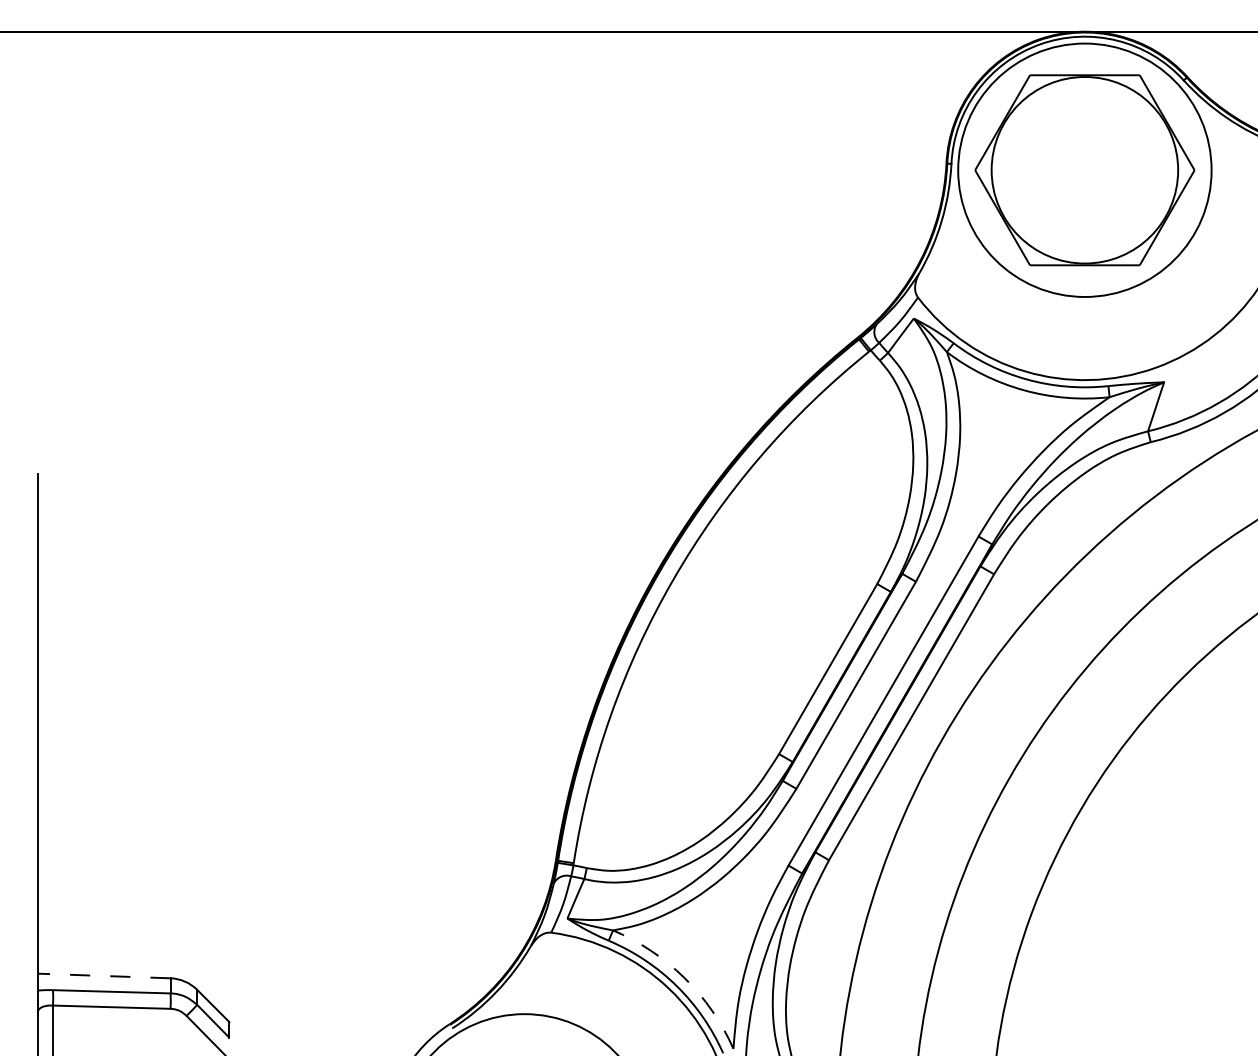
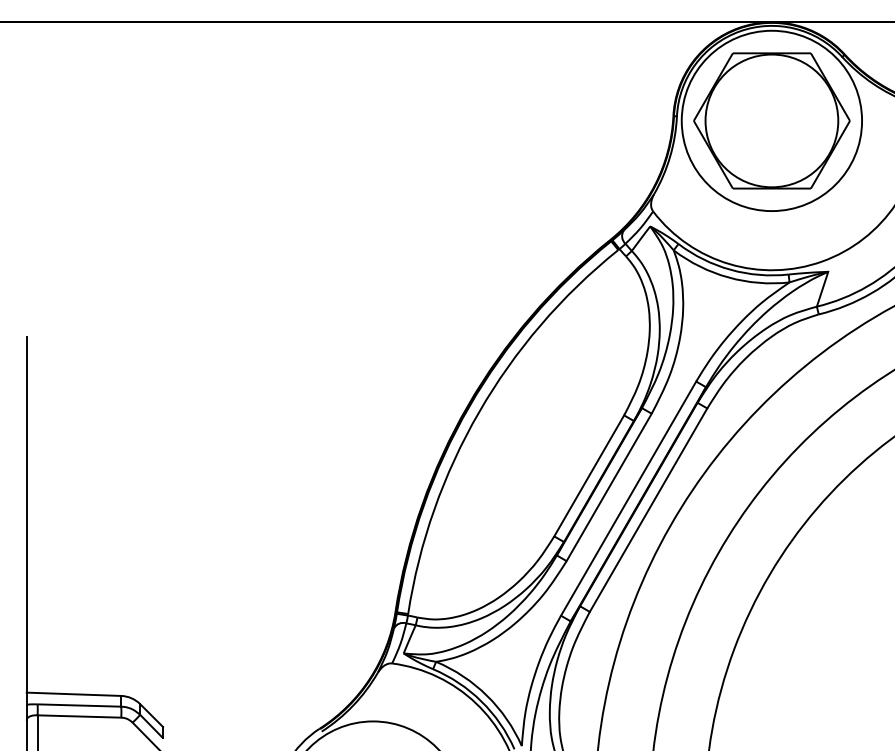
line: (103, 975) -> (73, 693), dashed -> solid
arc: (684, 978) -> (486, 696), dashed -> solid

